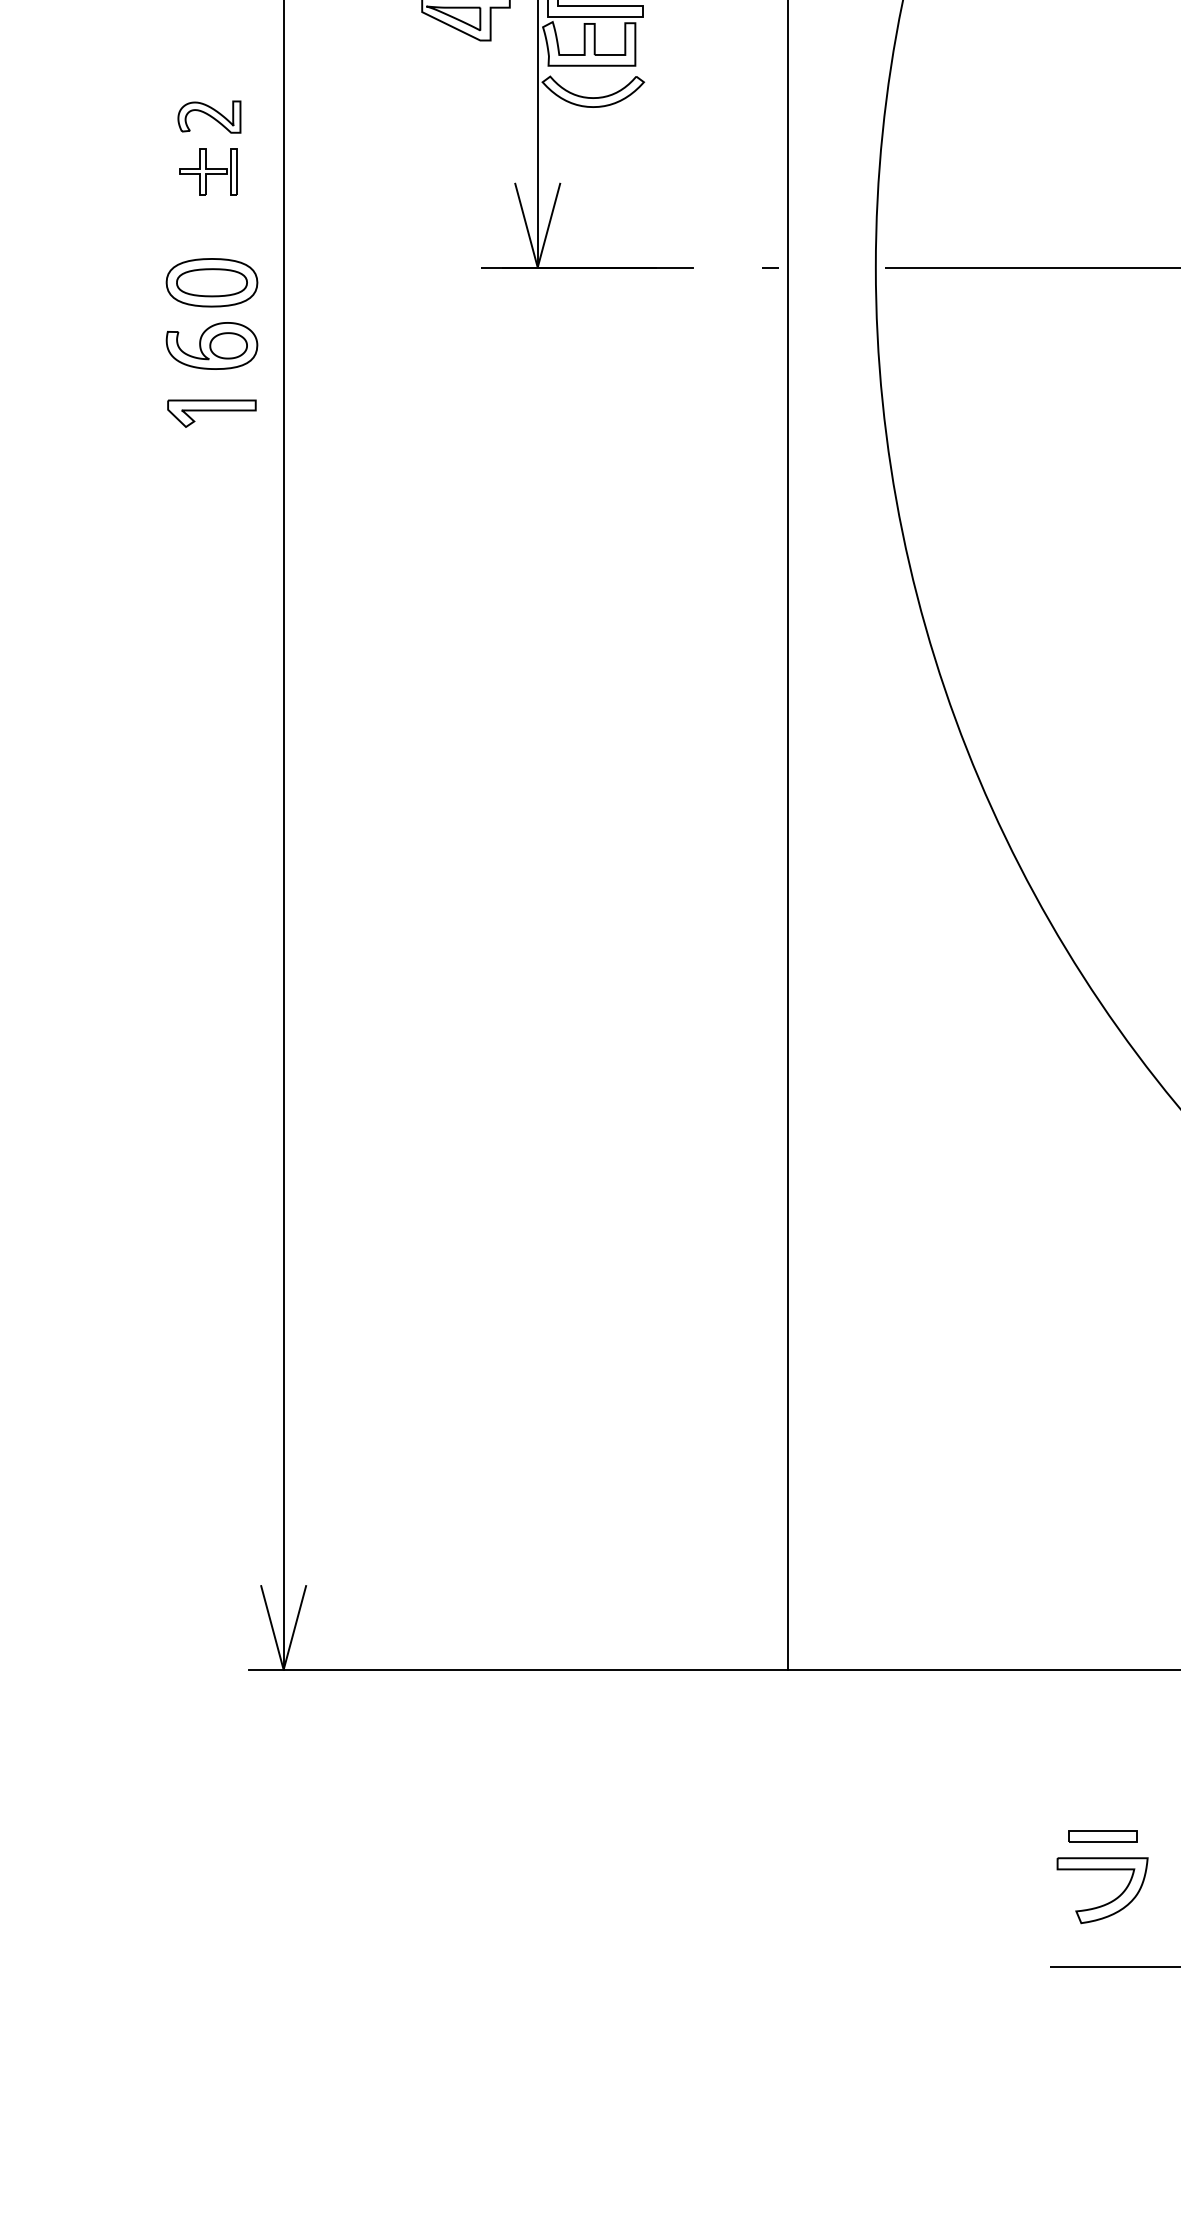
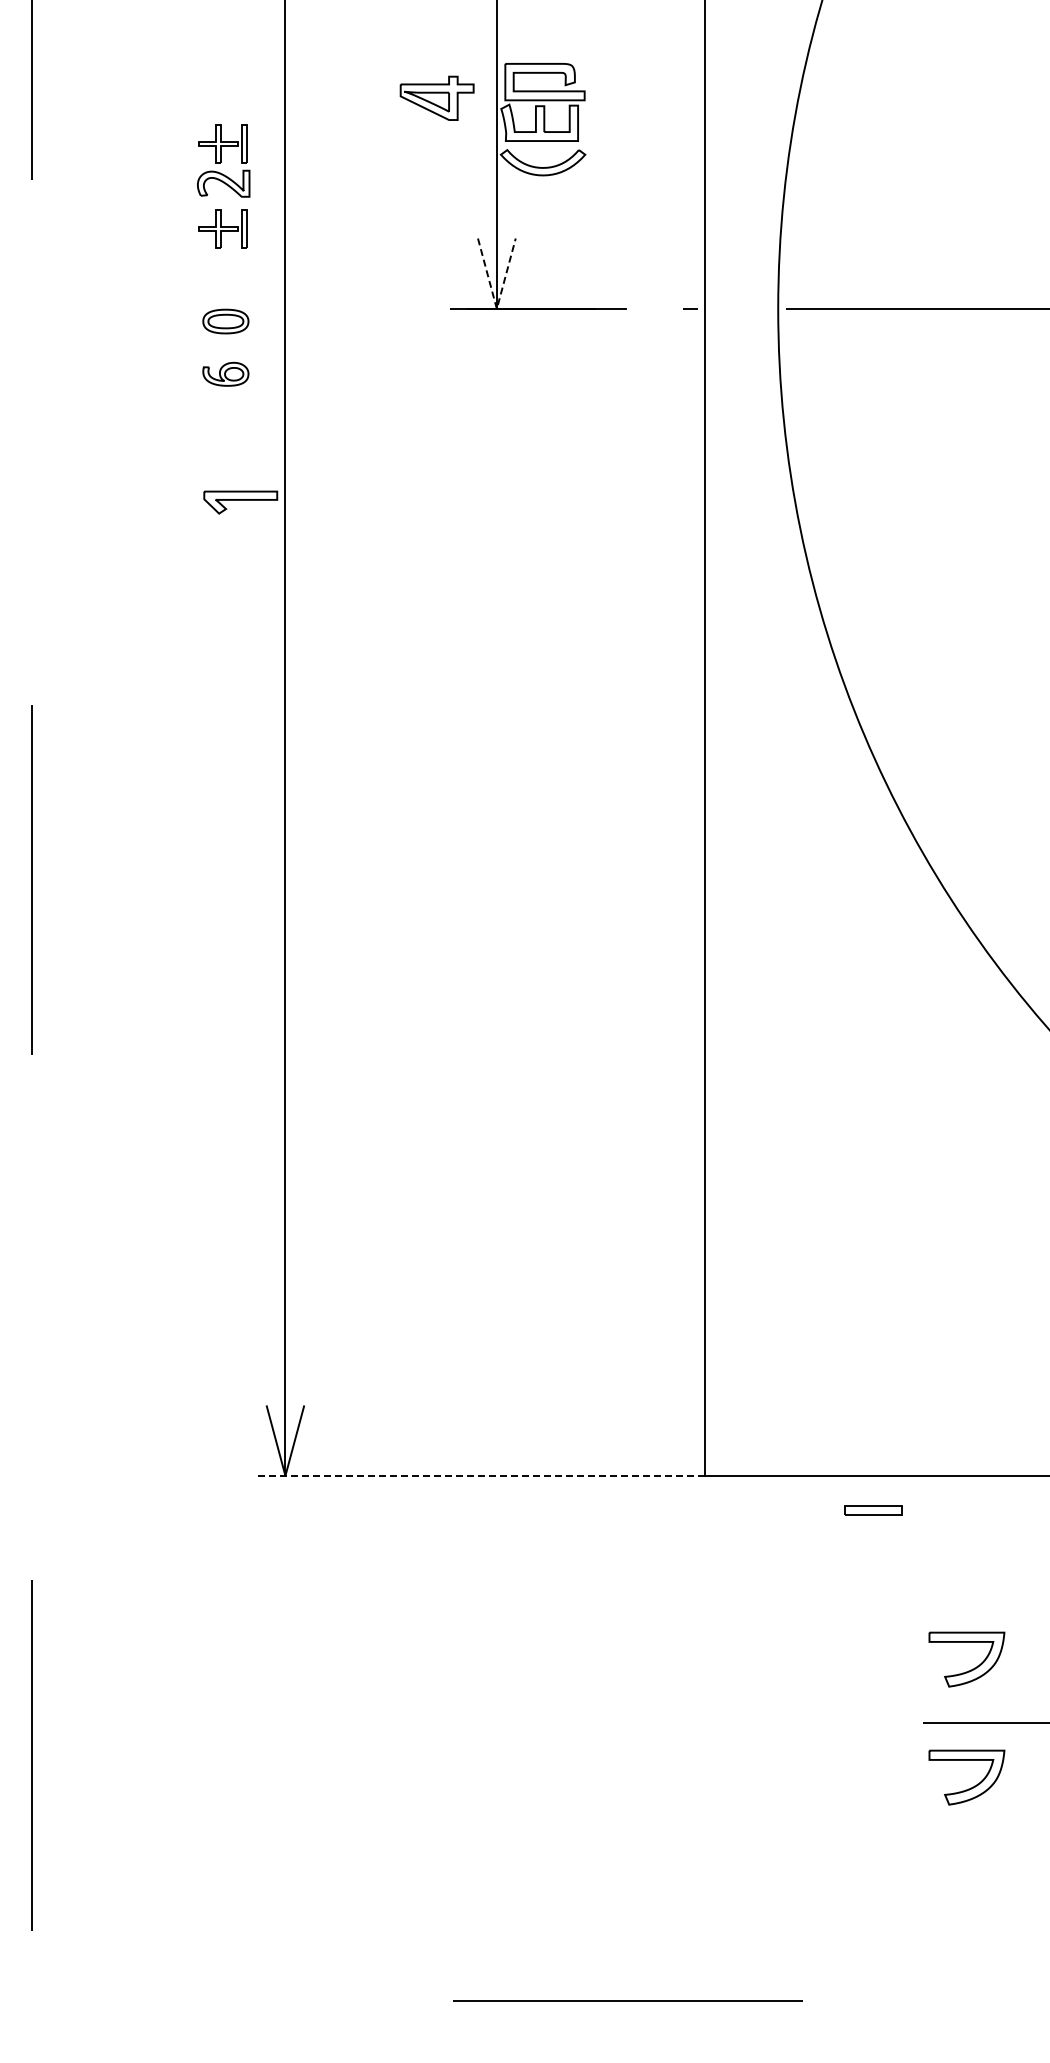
part: (208, 68) -> (222, 143), added
line: (537, 267) -> (496, 308), solid -> dashed
part: (211, 282) -> (225, 321), size x0.6
part: (211, 346) -> (225, 374), size x0.6
part: (211, 413) -> (240, 502), moved
line: (518, 1669) -> (480, 1475), solid -> dashed
part: (1103, 1836) -> (873, 1510), moved
part: (1106, 2044) -> (970, 1787), added

